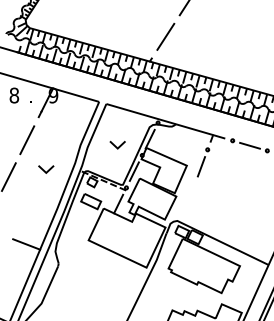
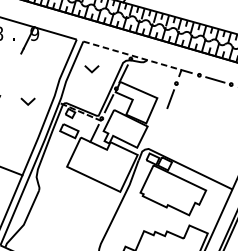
line: (159, 119) -> (132, 55), solid -> dashed
line: (27, 140) -> (10, 75), removed
line: (115, 145) -> (89, 69), moved

